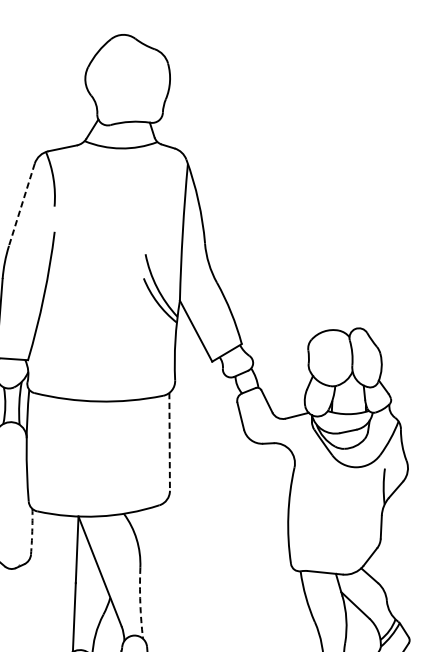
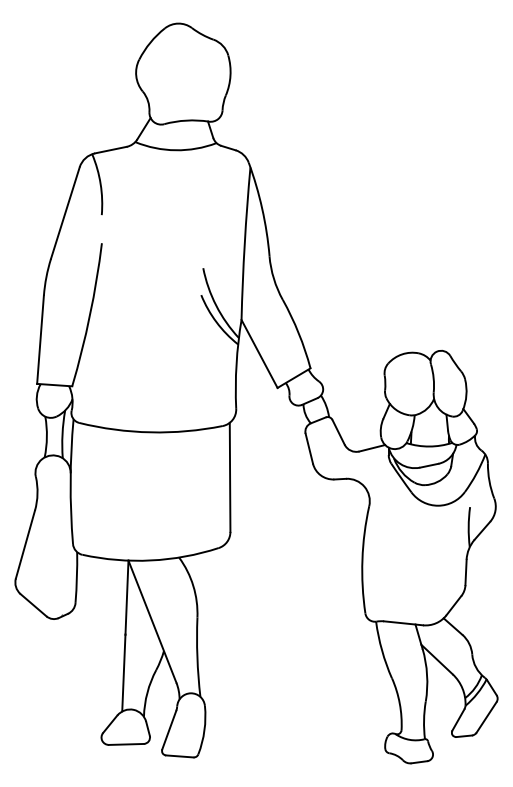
line: (22, 205) -> (65, 213), dashed -> solid
line: (170, 441) -> (230, 477), dashed -> solid
arc: (31, 531) -> (76, 577), dashed -> solid
arc: (140, 603) -> (197, 657), dashed -> solid

